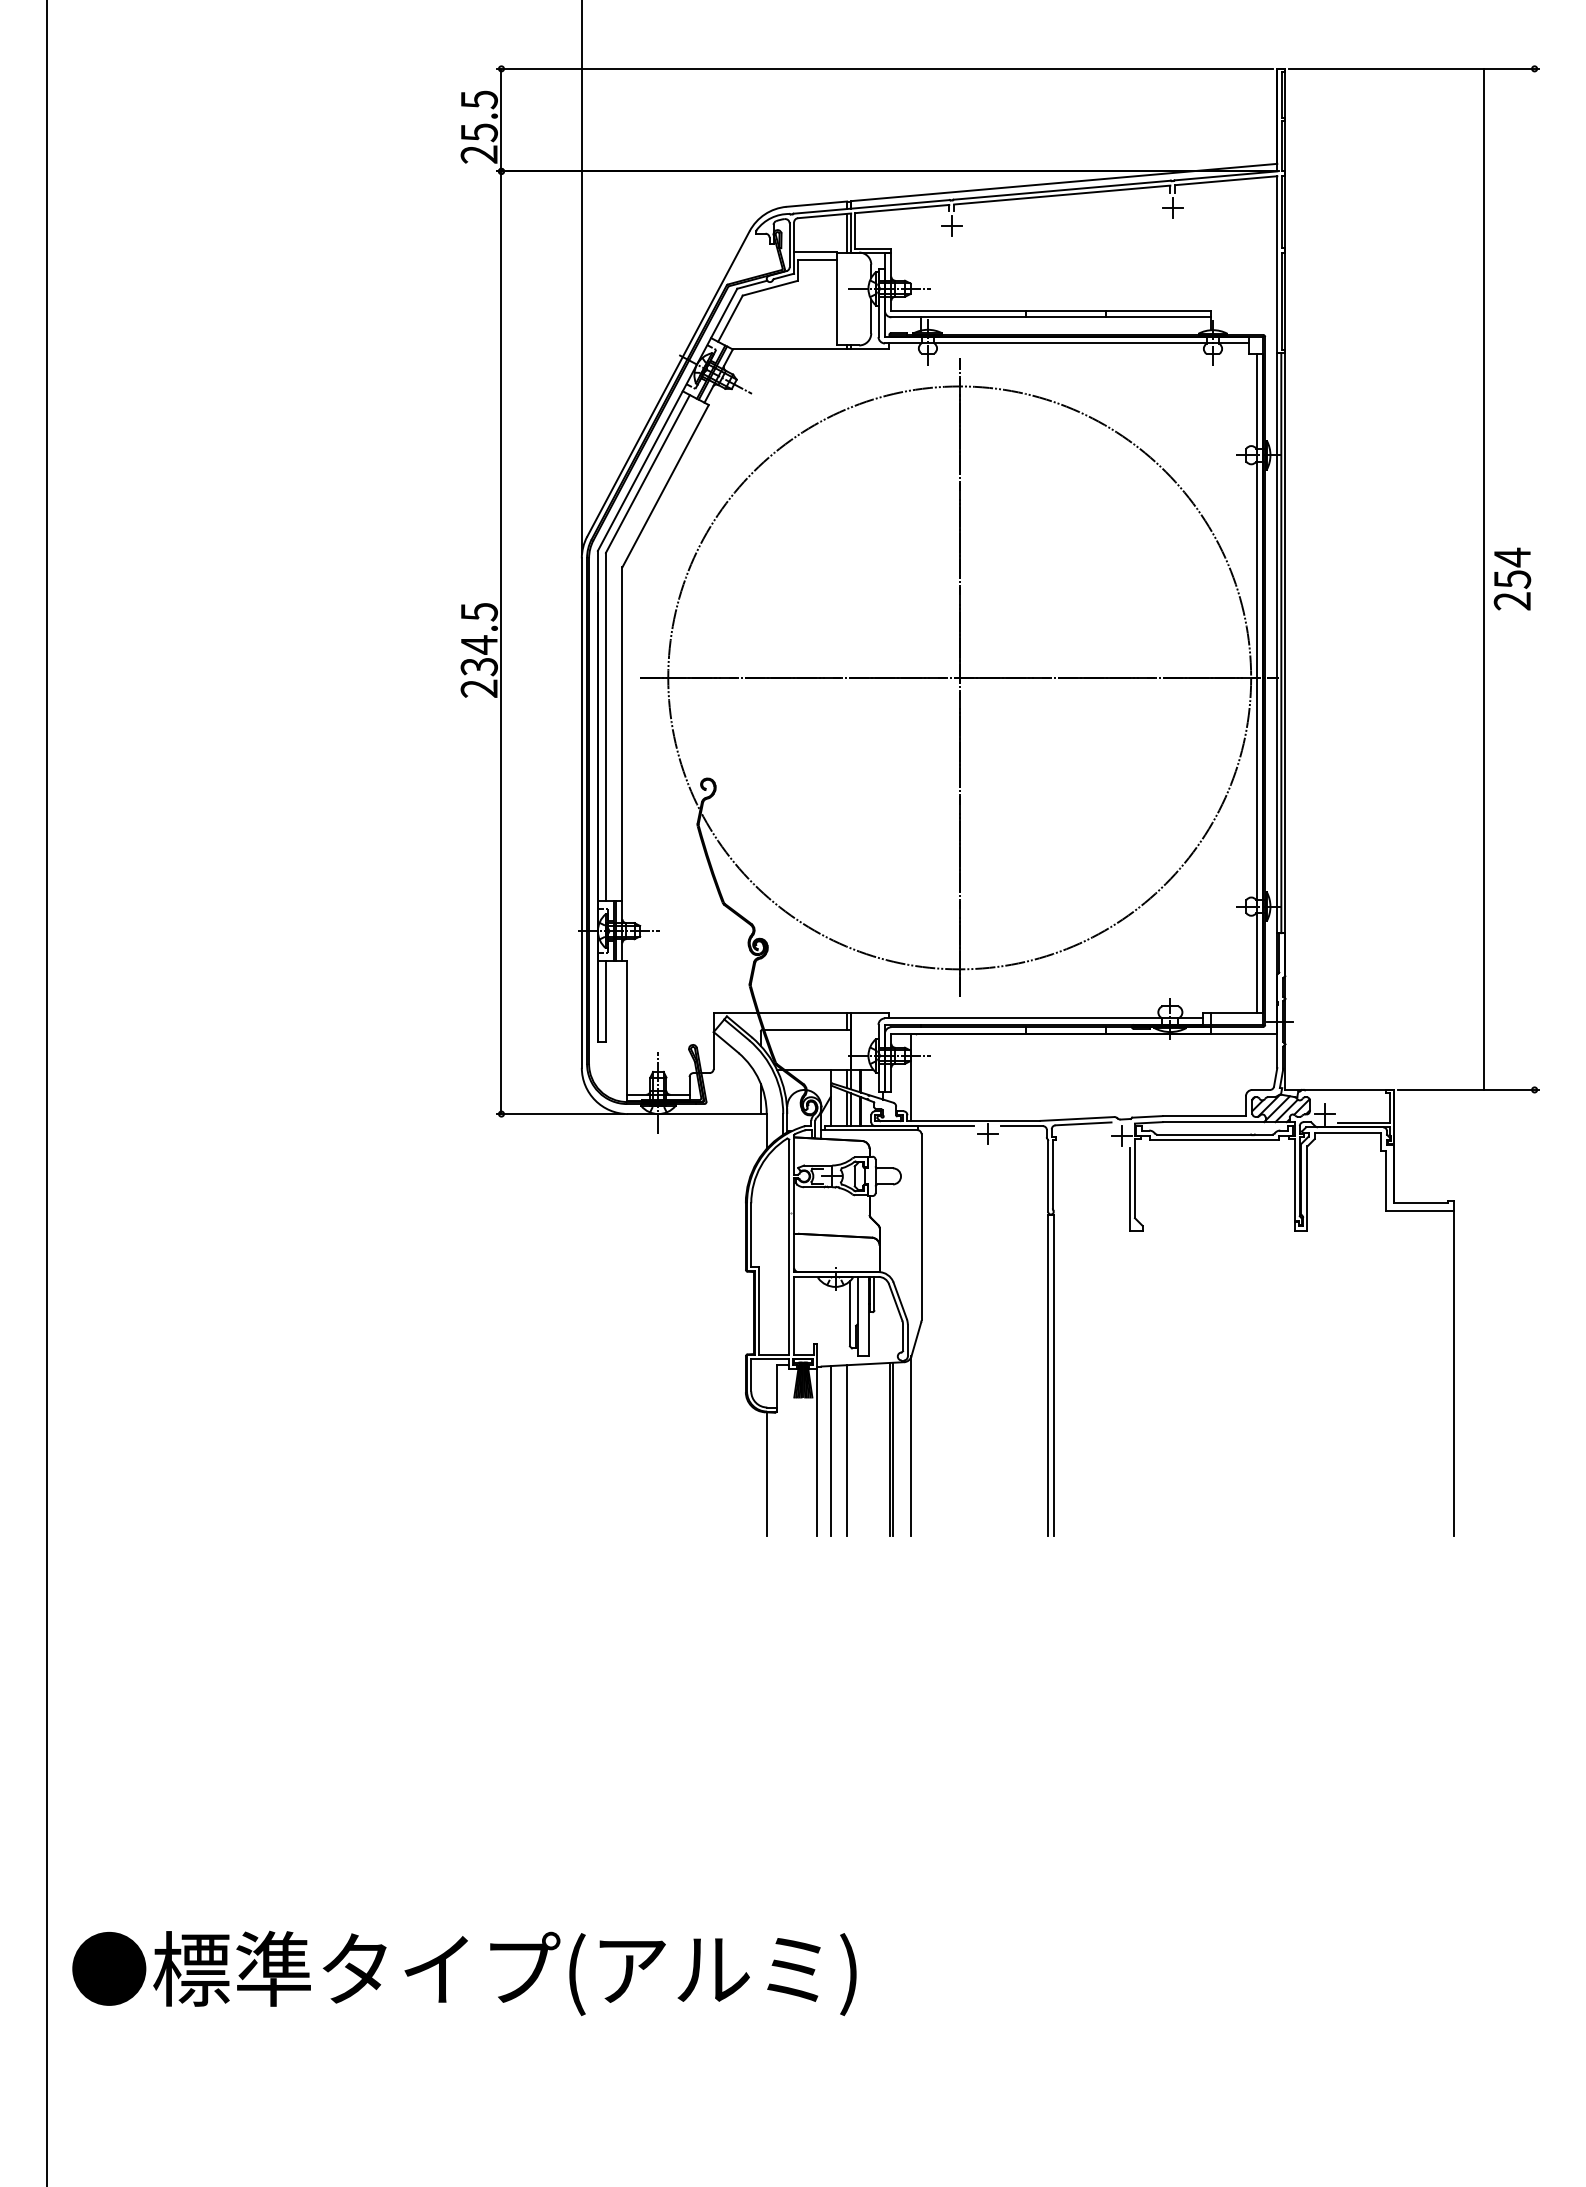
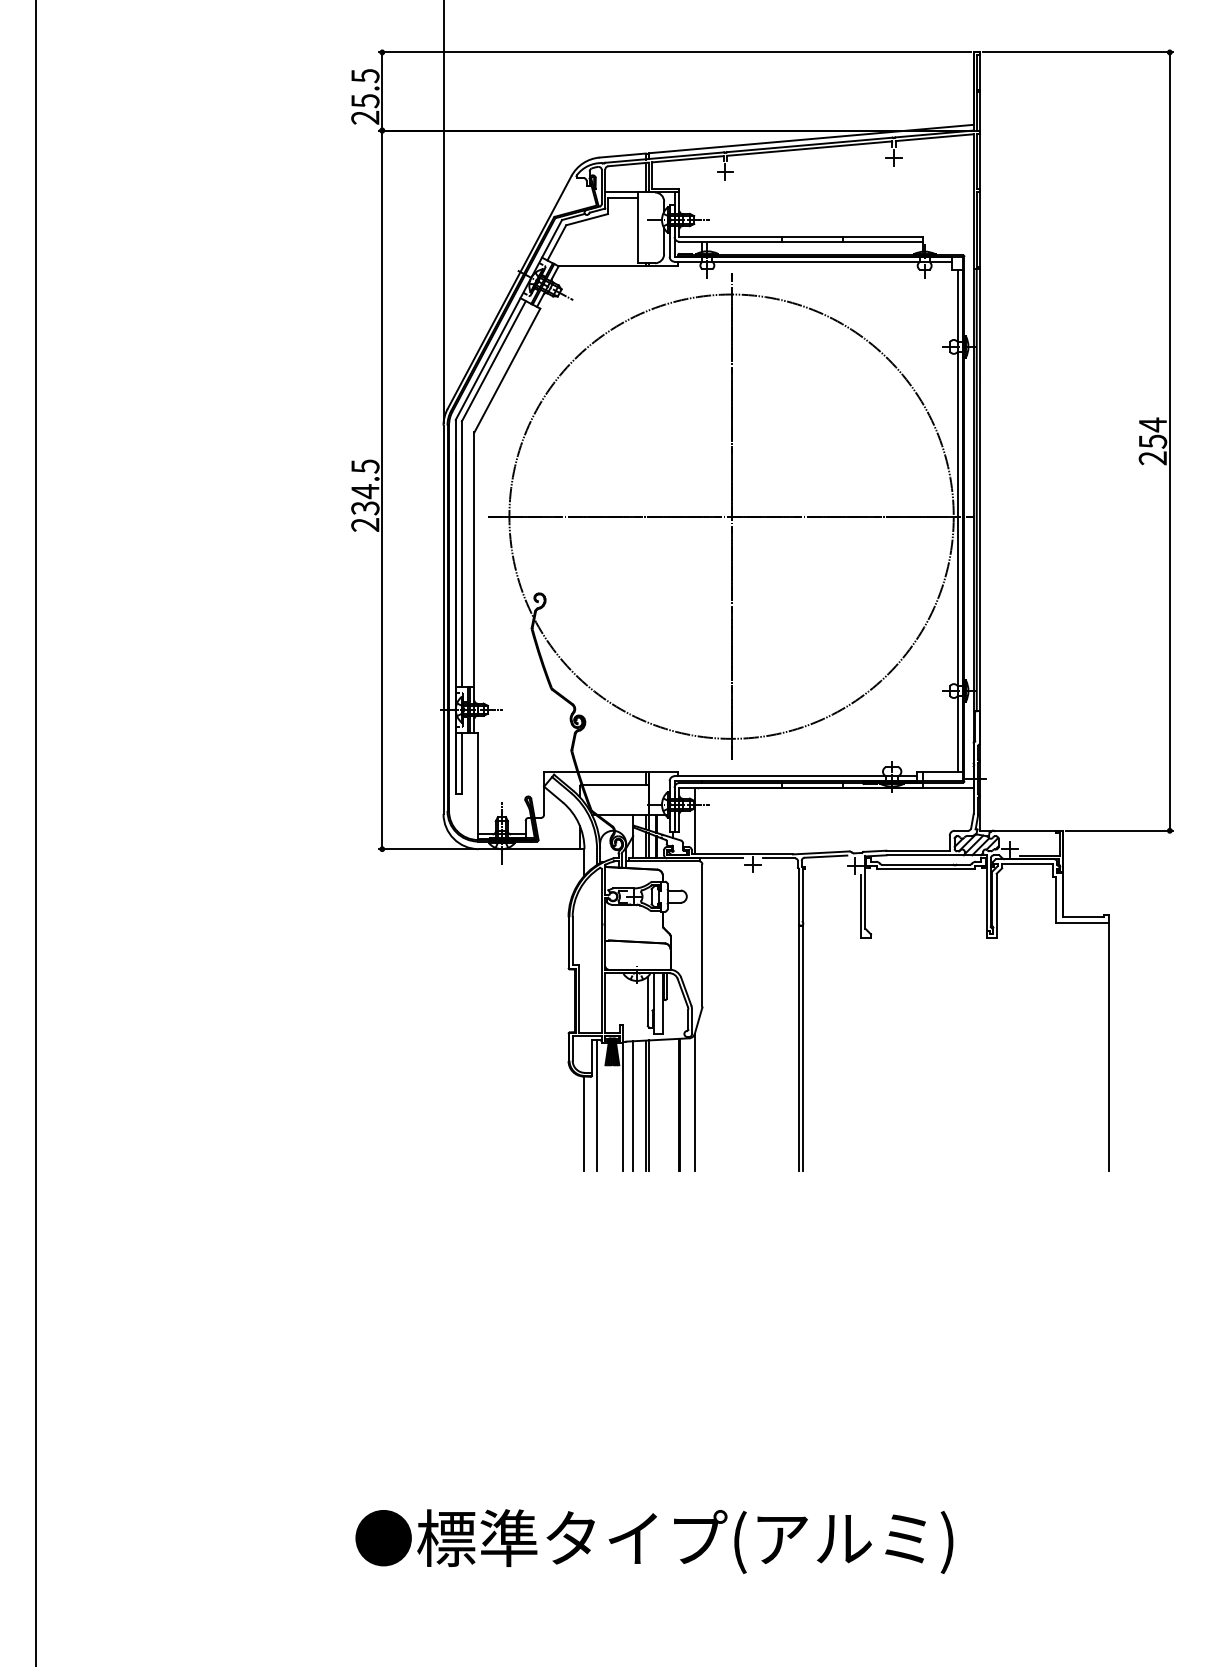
line: (1483, 578) -> (1169, 440), moved
line: (783, 1449) -> (597, 1104), added
line: (851, 1449) -> (649, 1104), added
text: (464, 1972) -> (654, 1540), moved

